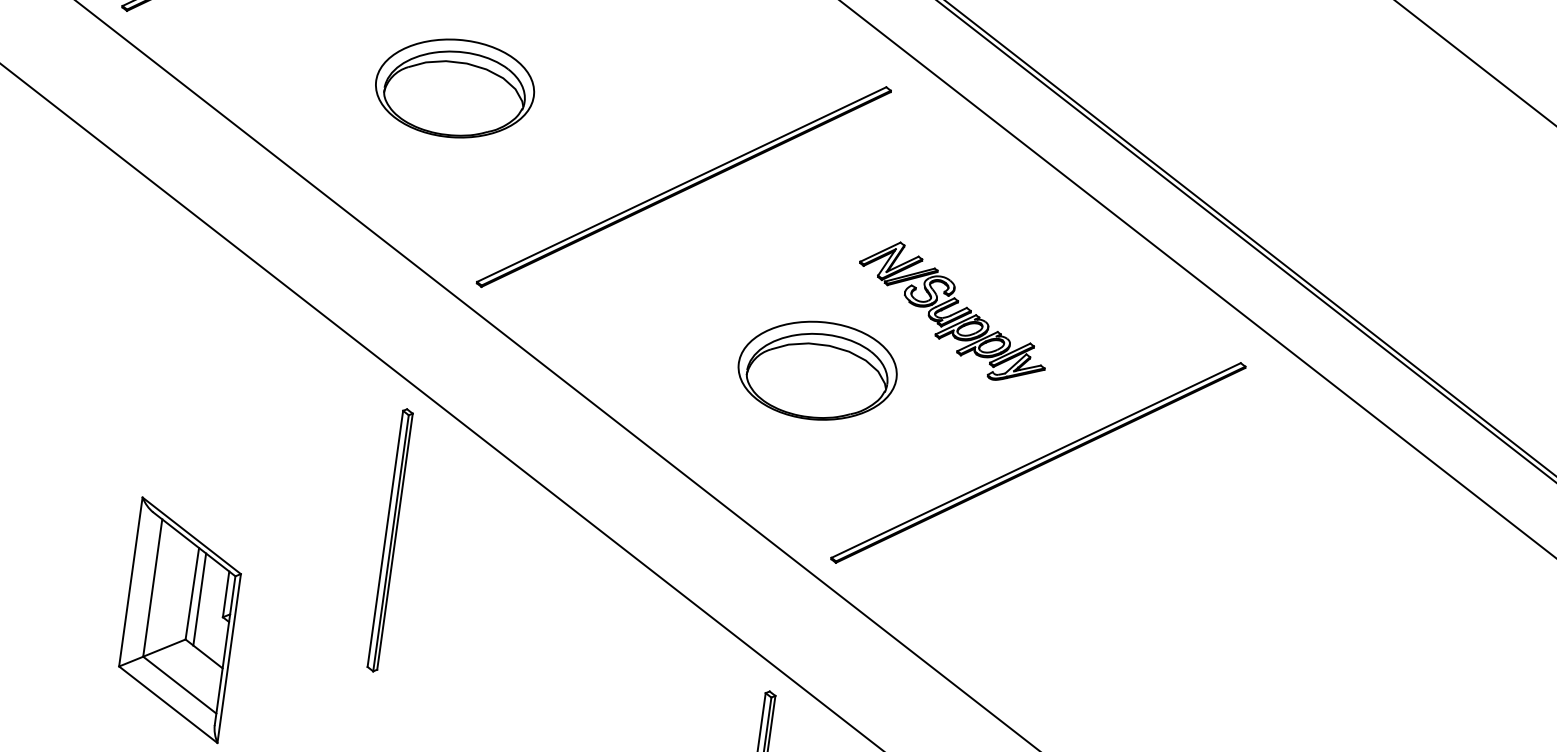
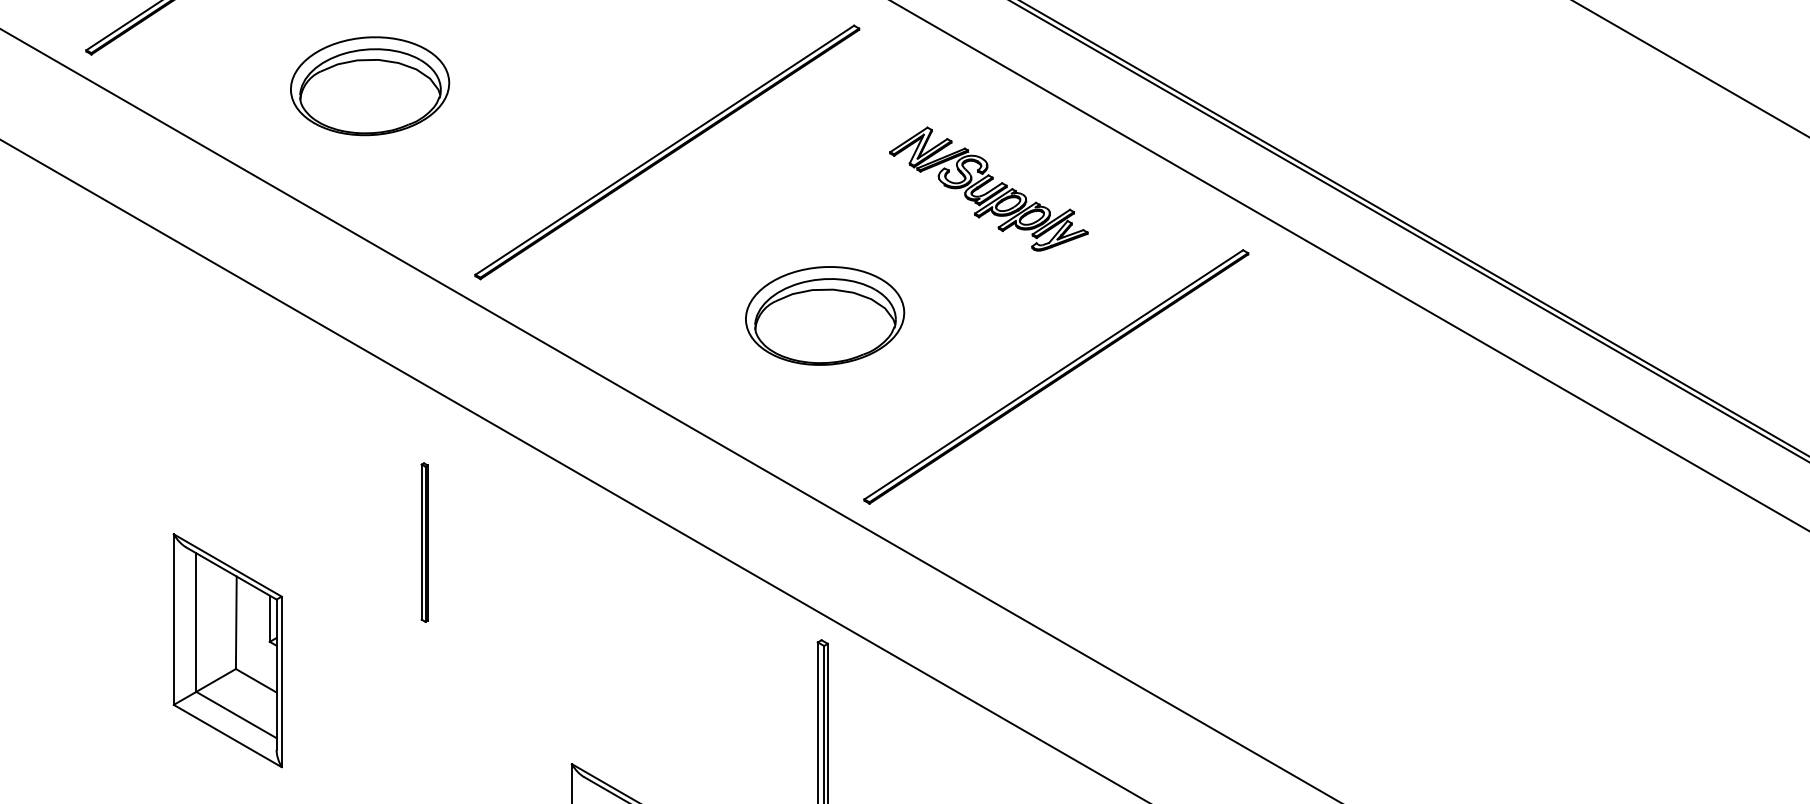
part: (455, 88) -> (370, 86), moved
part: (952, 311) -> (988, 188), moved
part: (389, 540) -> (424, 542), size x0.6
line: (199, 599) -> (244, 627), removed

